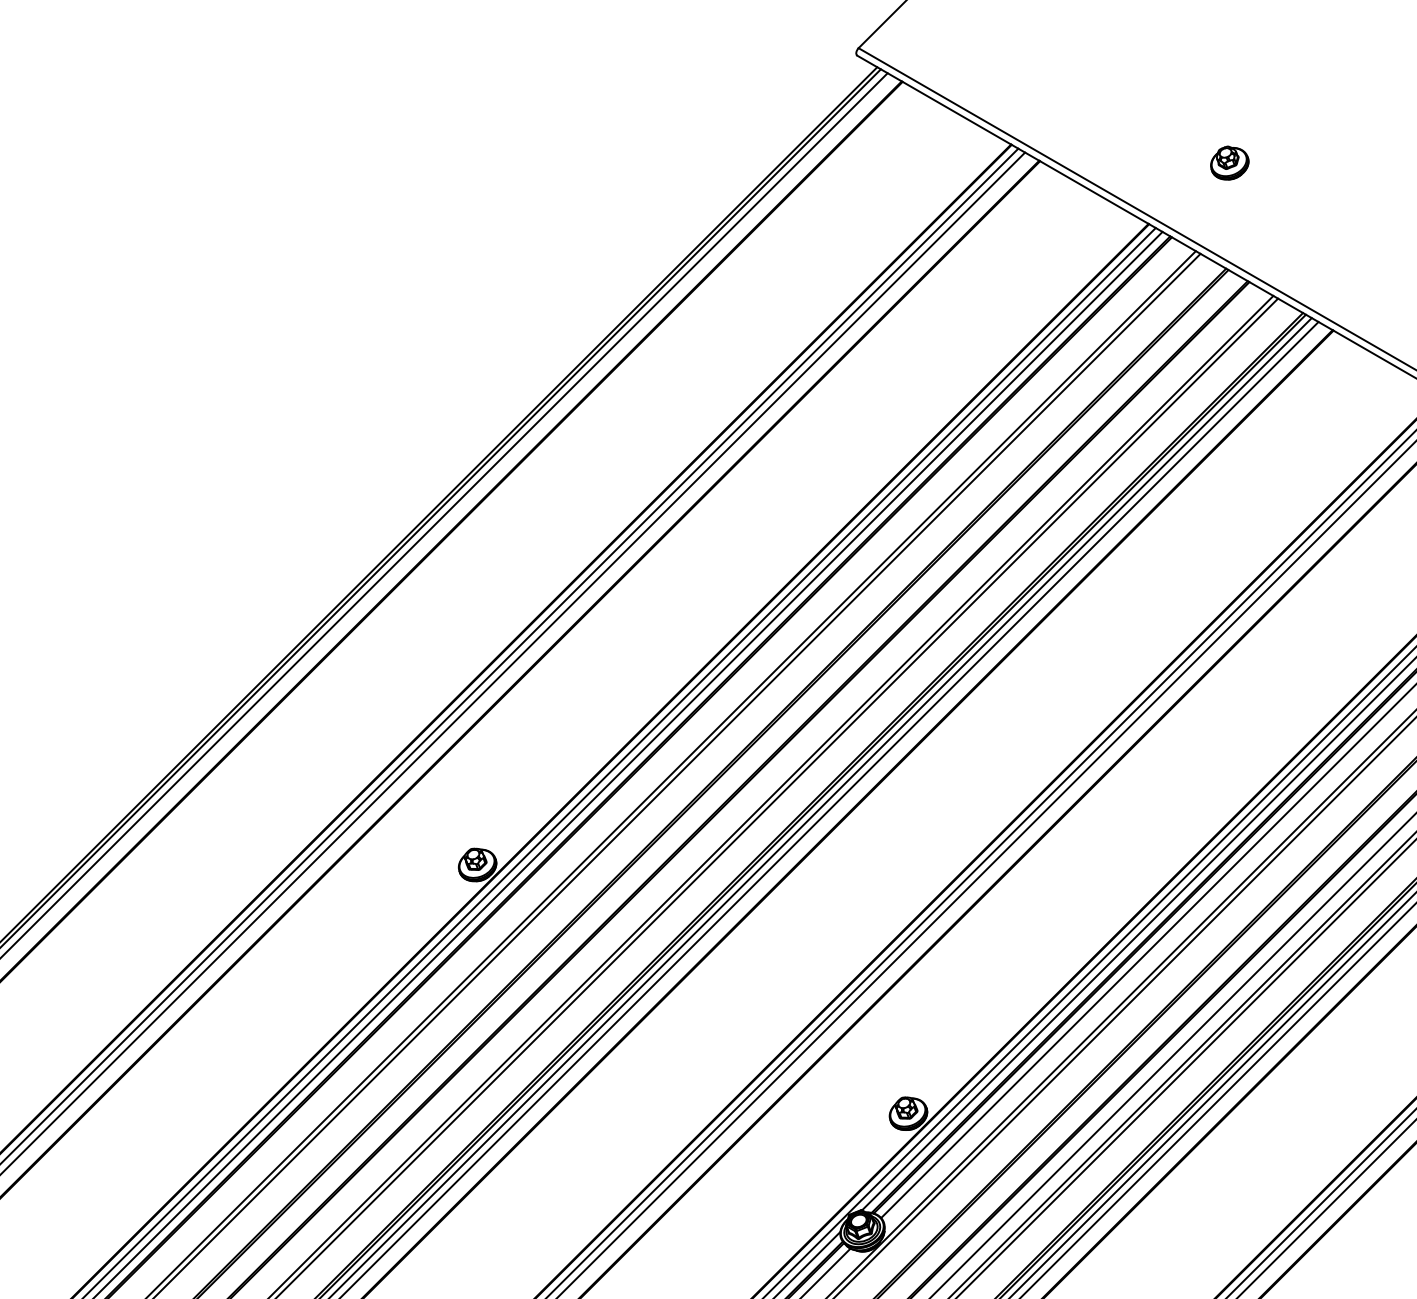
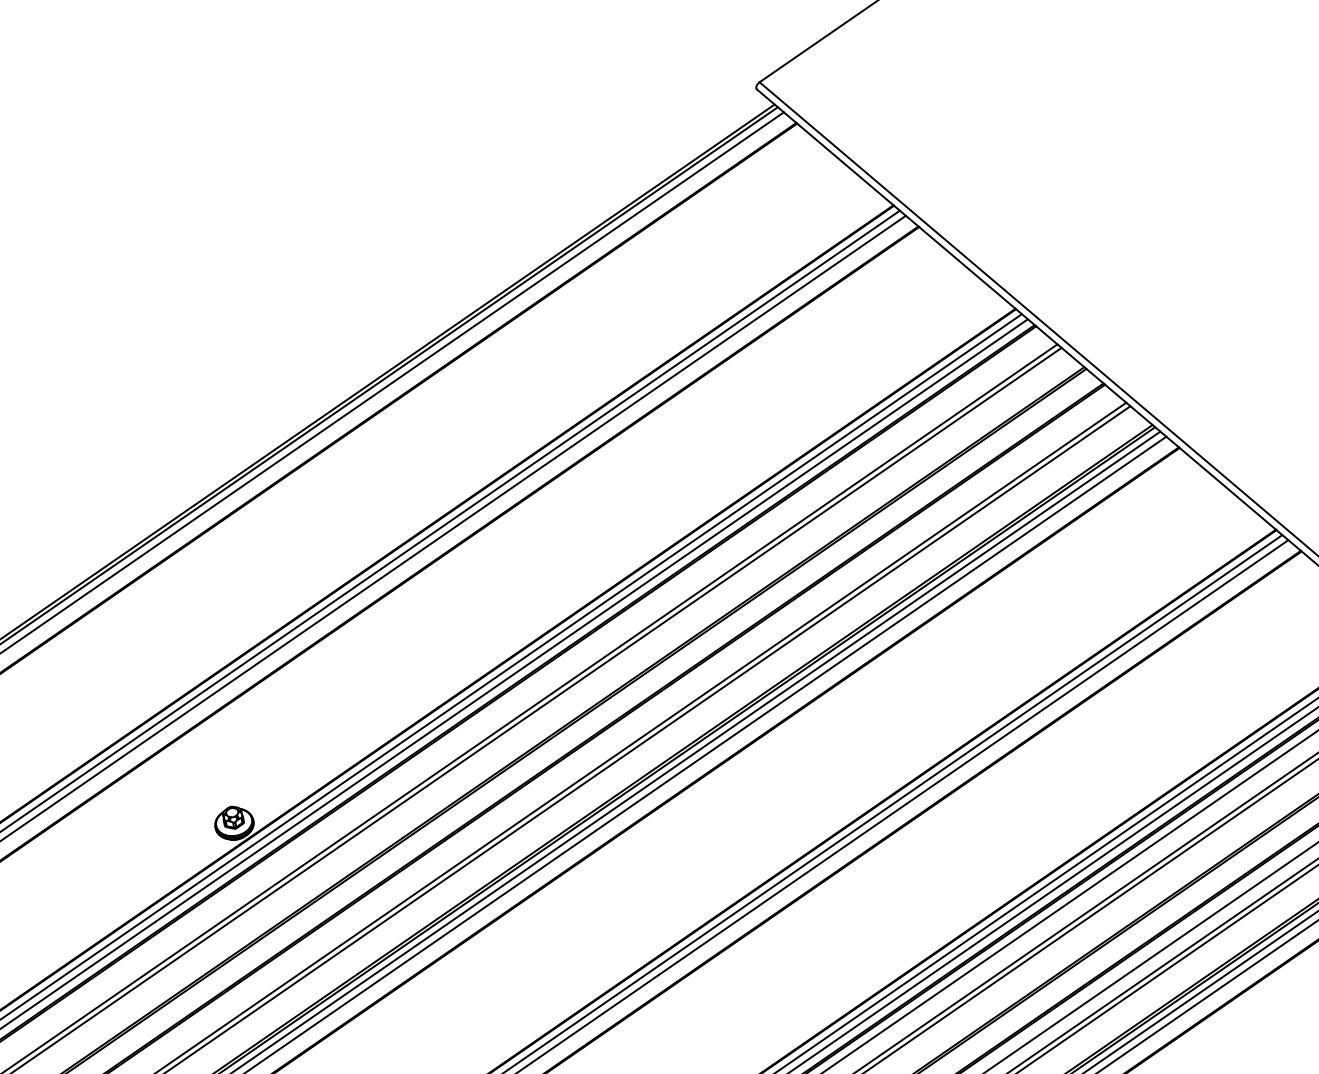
part: (1229, 162) -> (1106, 262), removed

